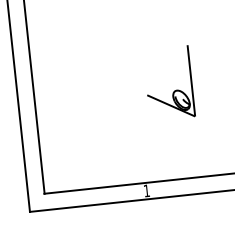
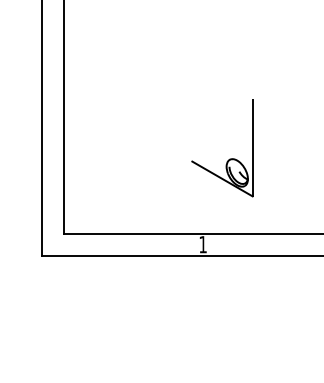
part: (174, 90) -> (229, 158), moved

